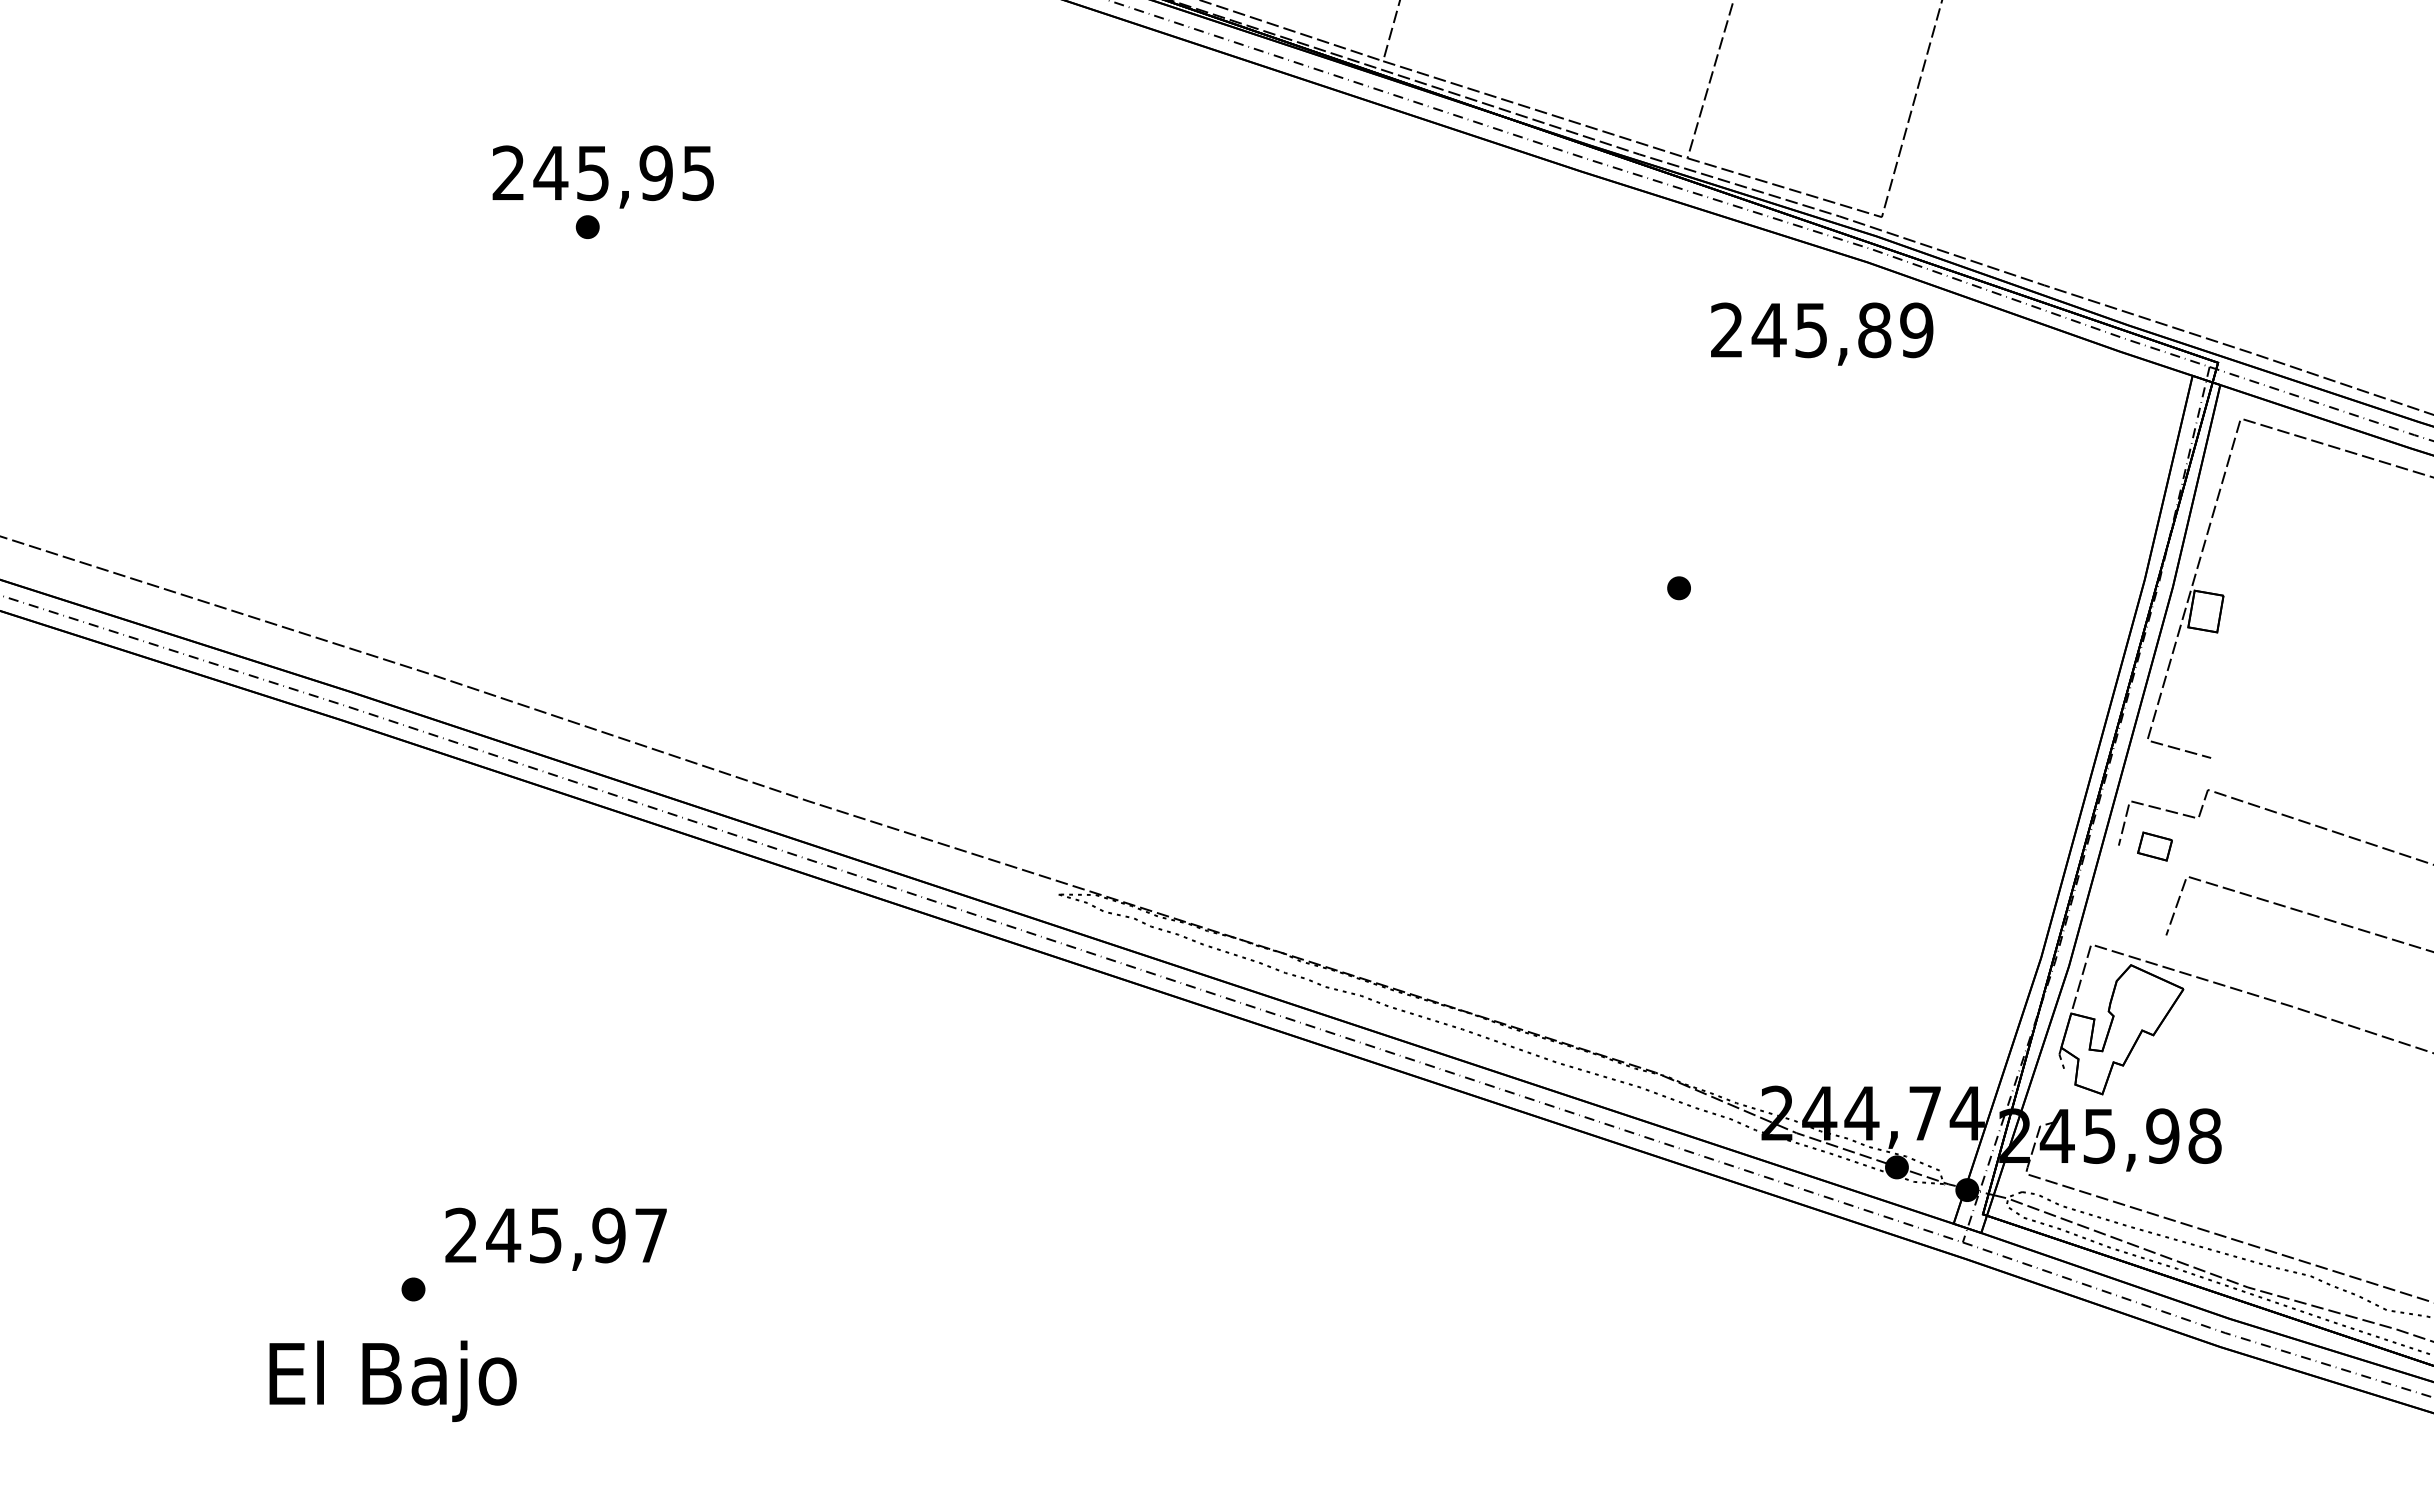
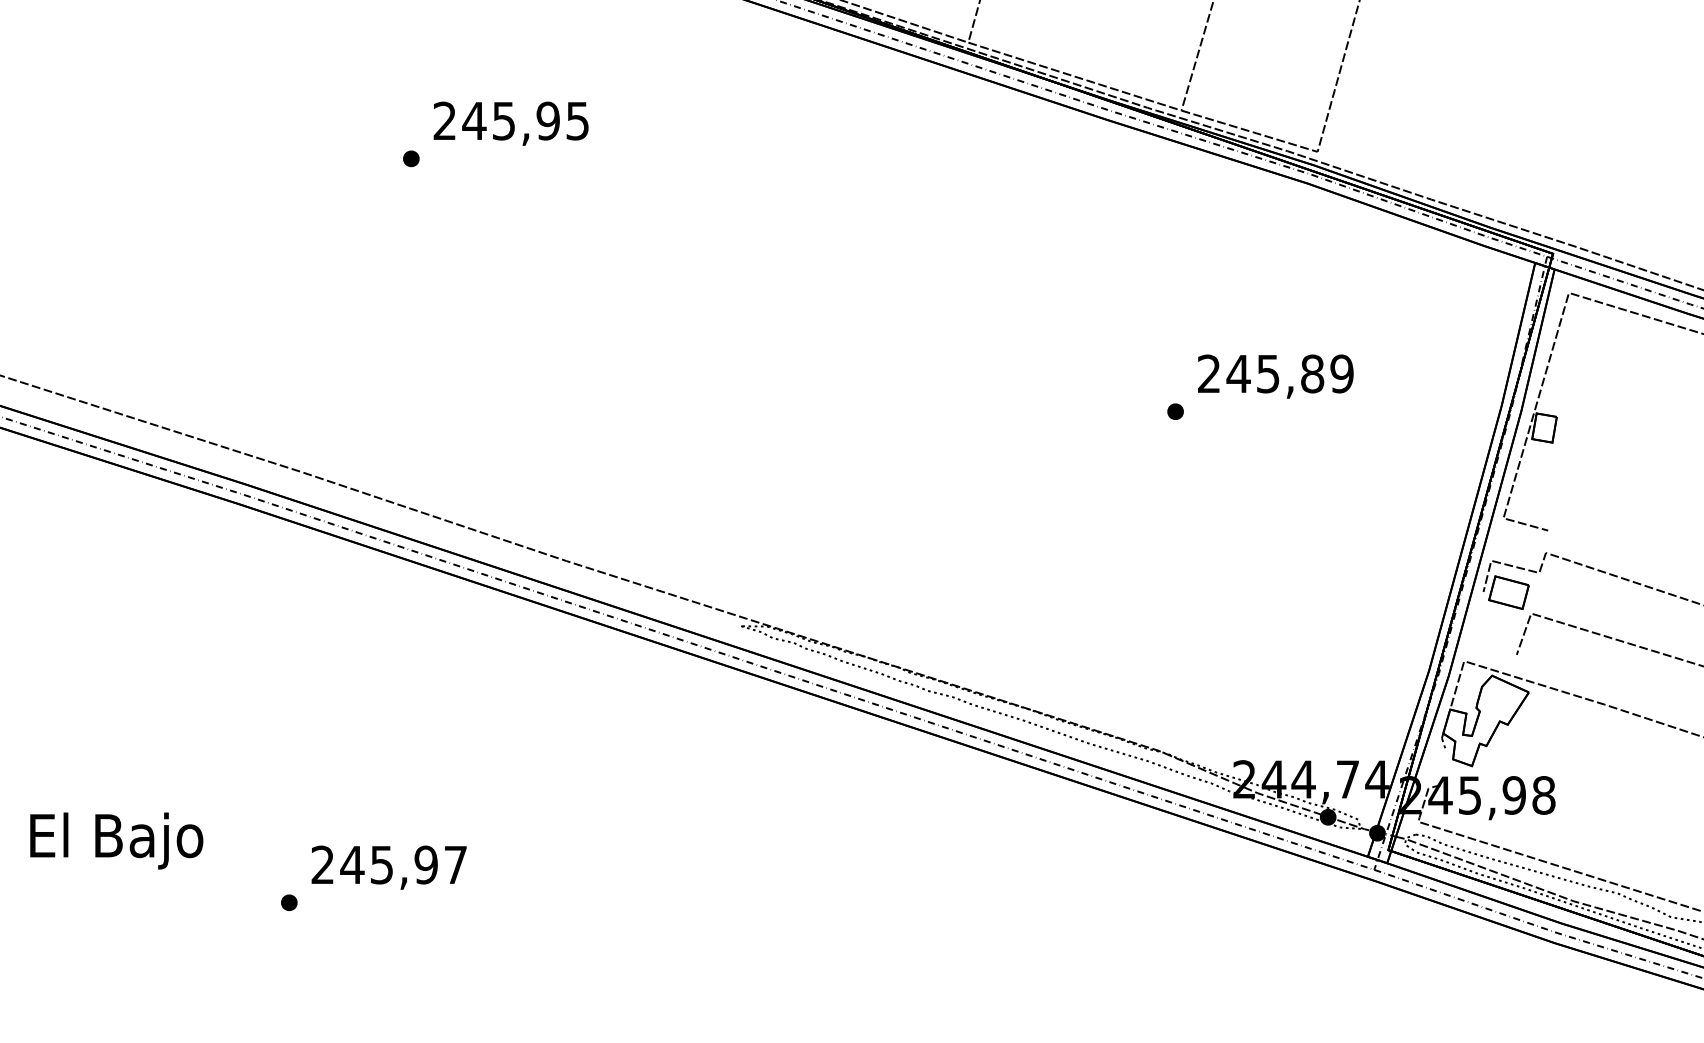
text: (602, 176) -> (510, 123), moved
text: (1822, 333) -> (1276, 376), moved
part: (2154, 846) -> (1508, 592), size x1.67
text: (392, 1380) -> (116, 840), moved

